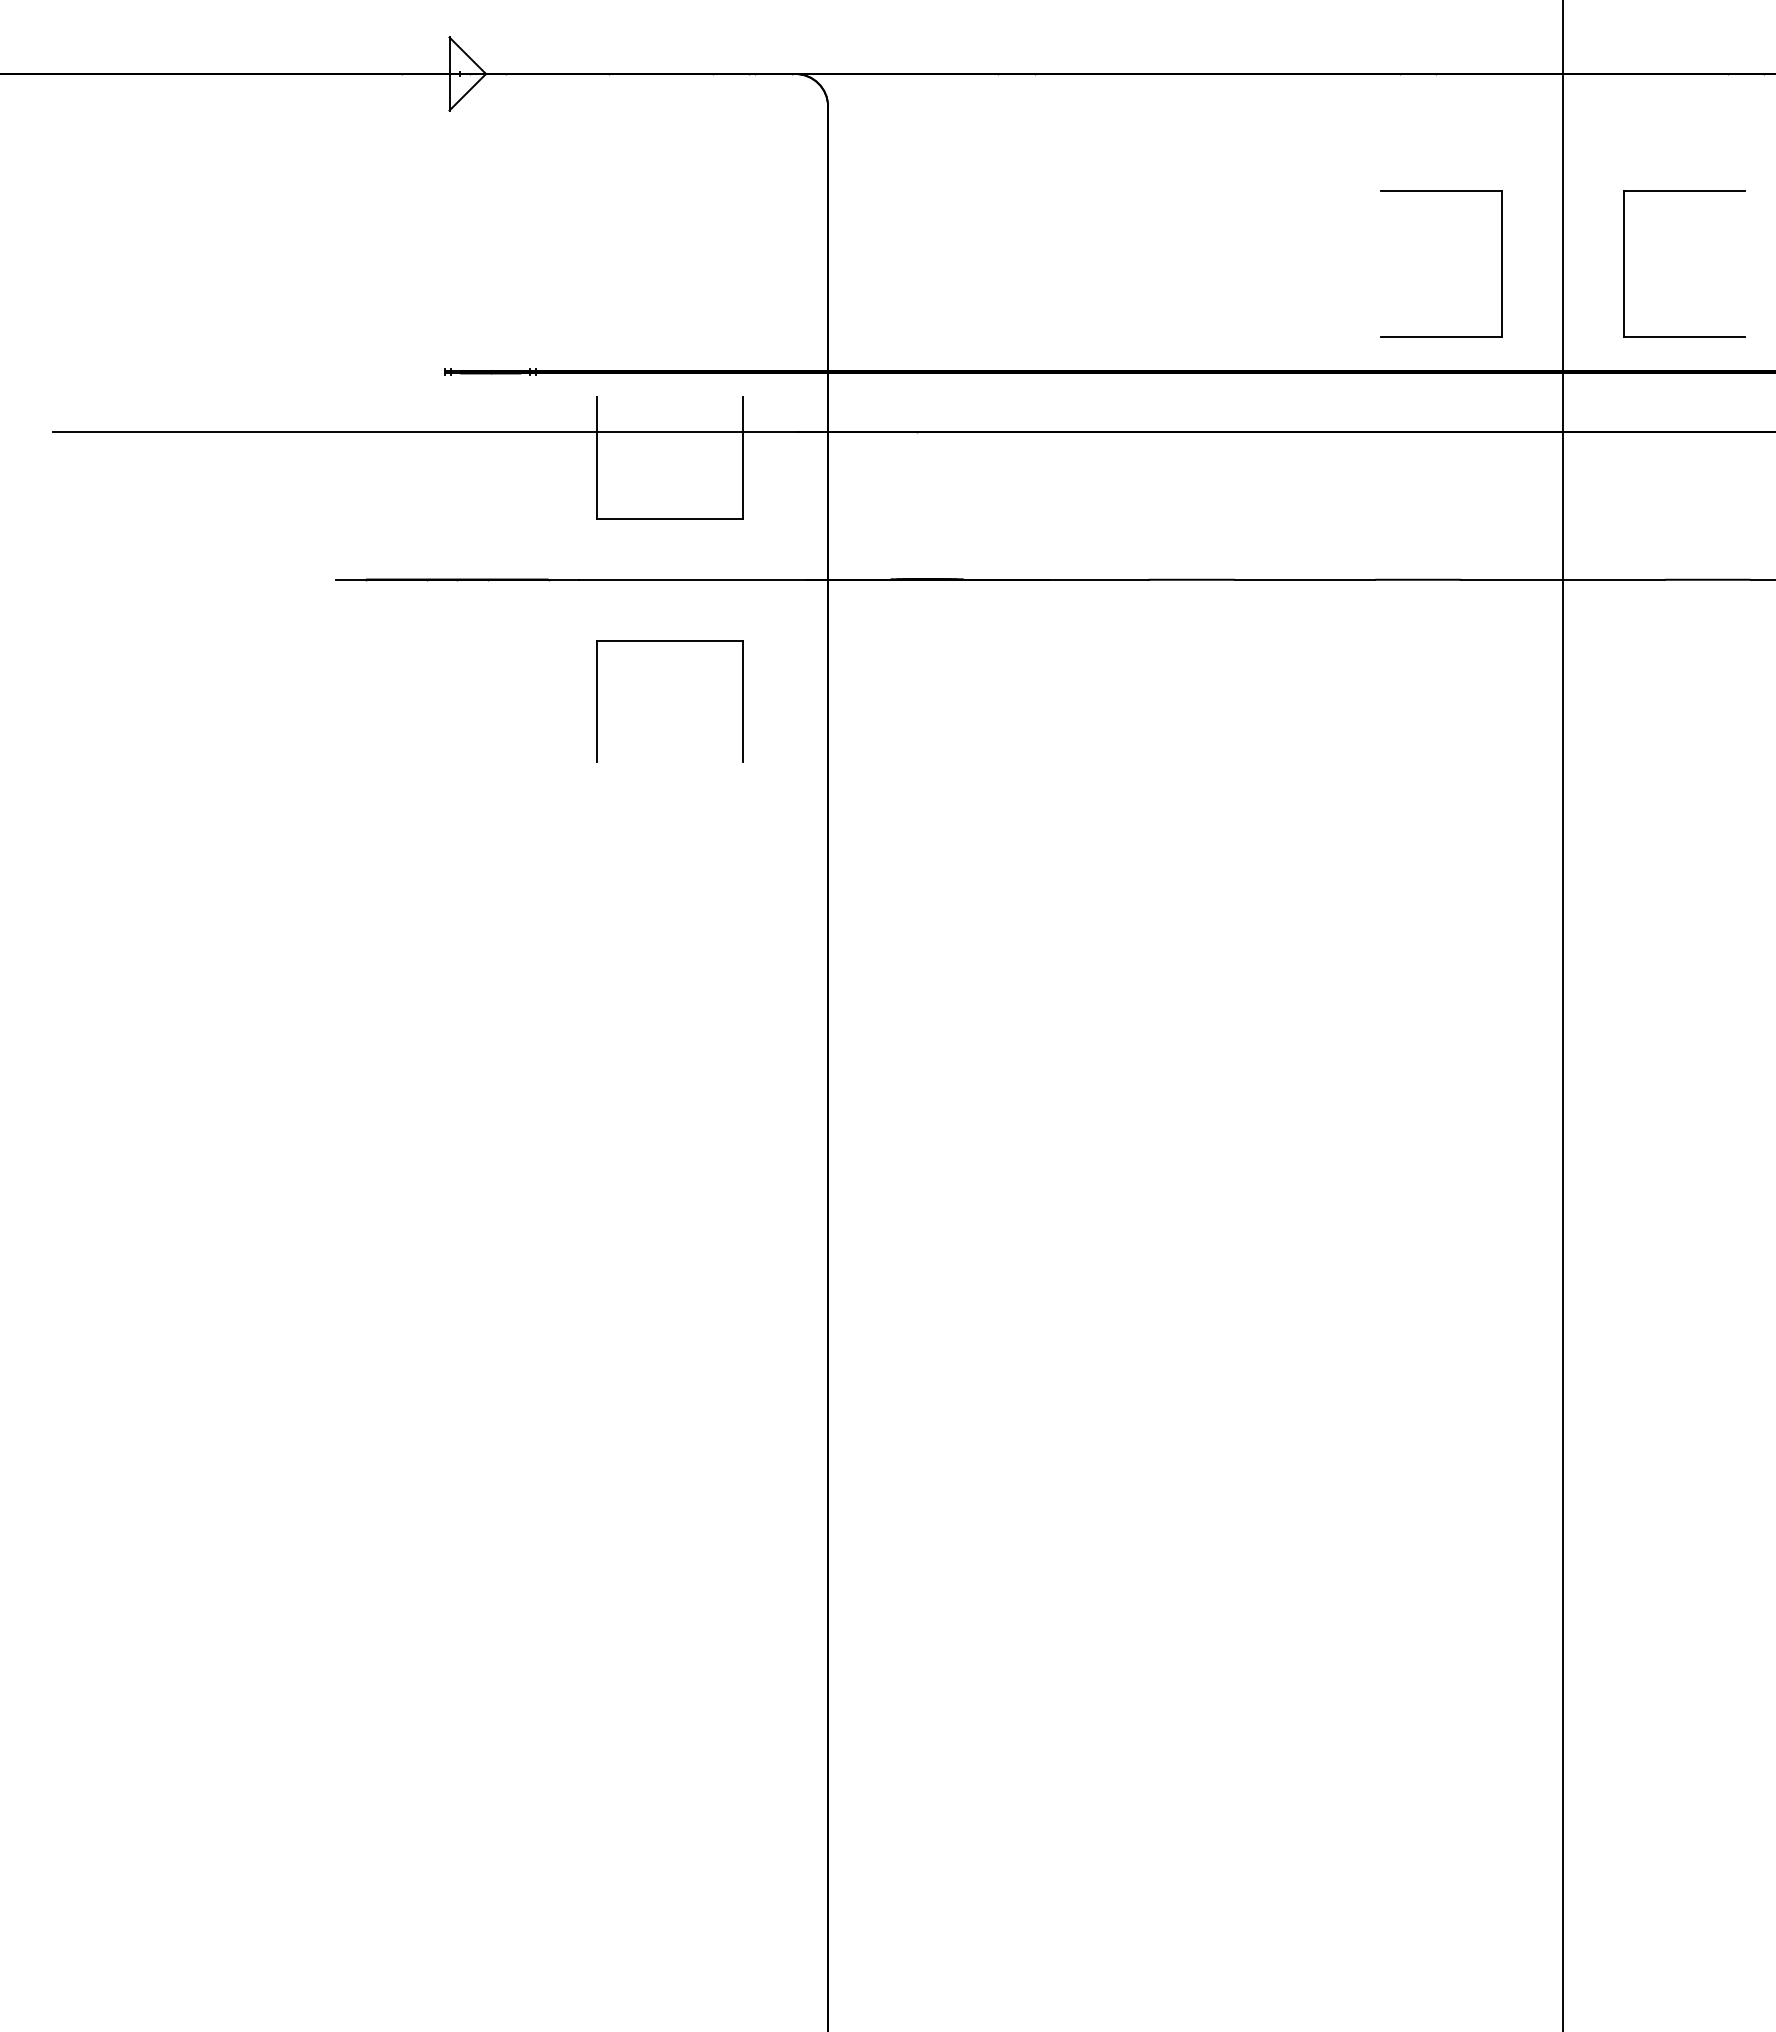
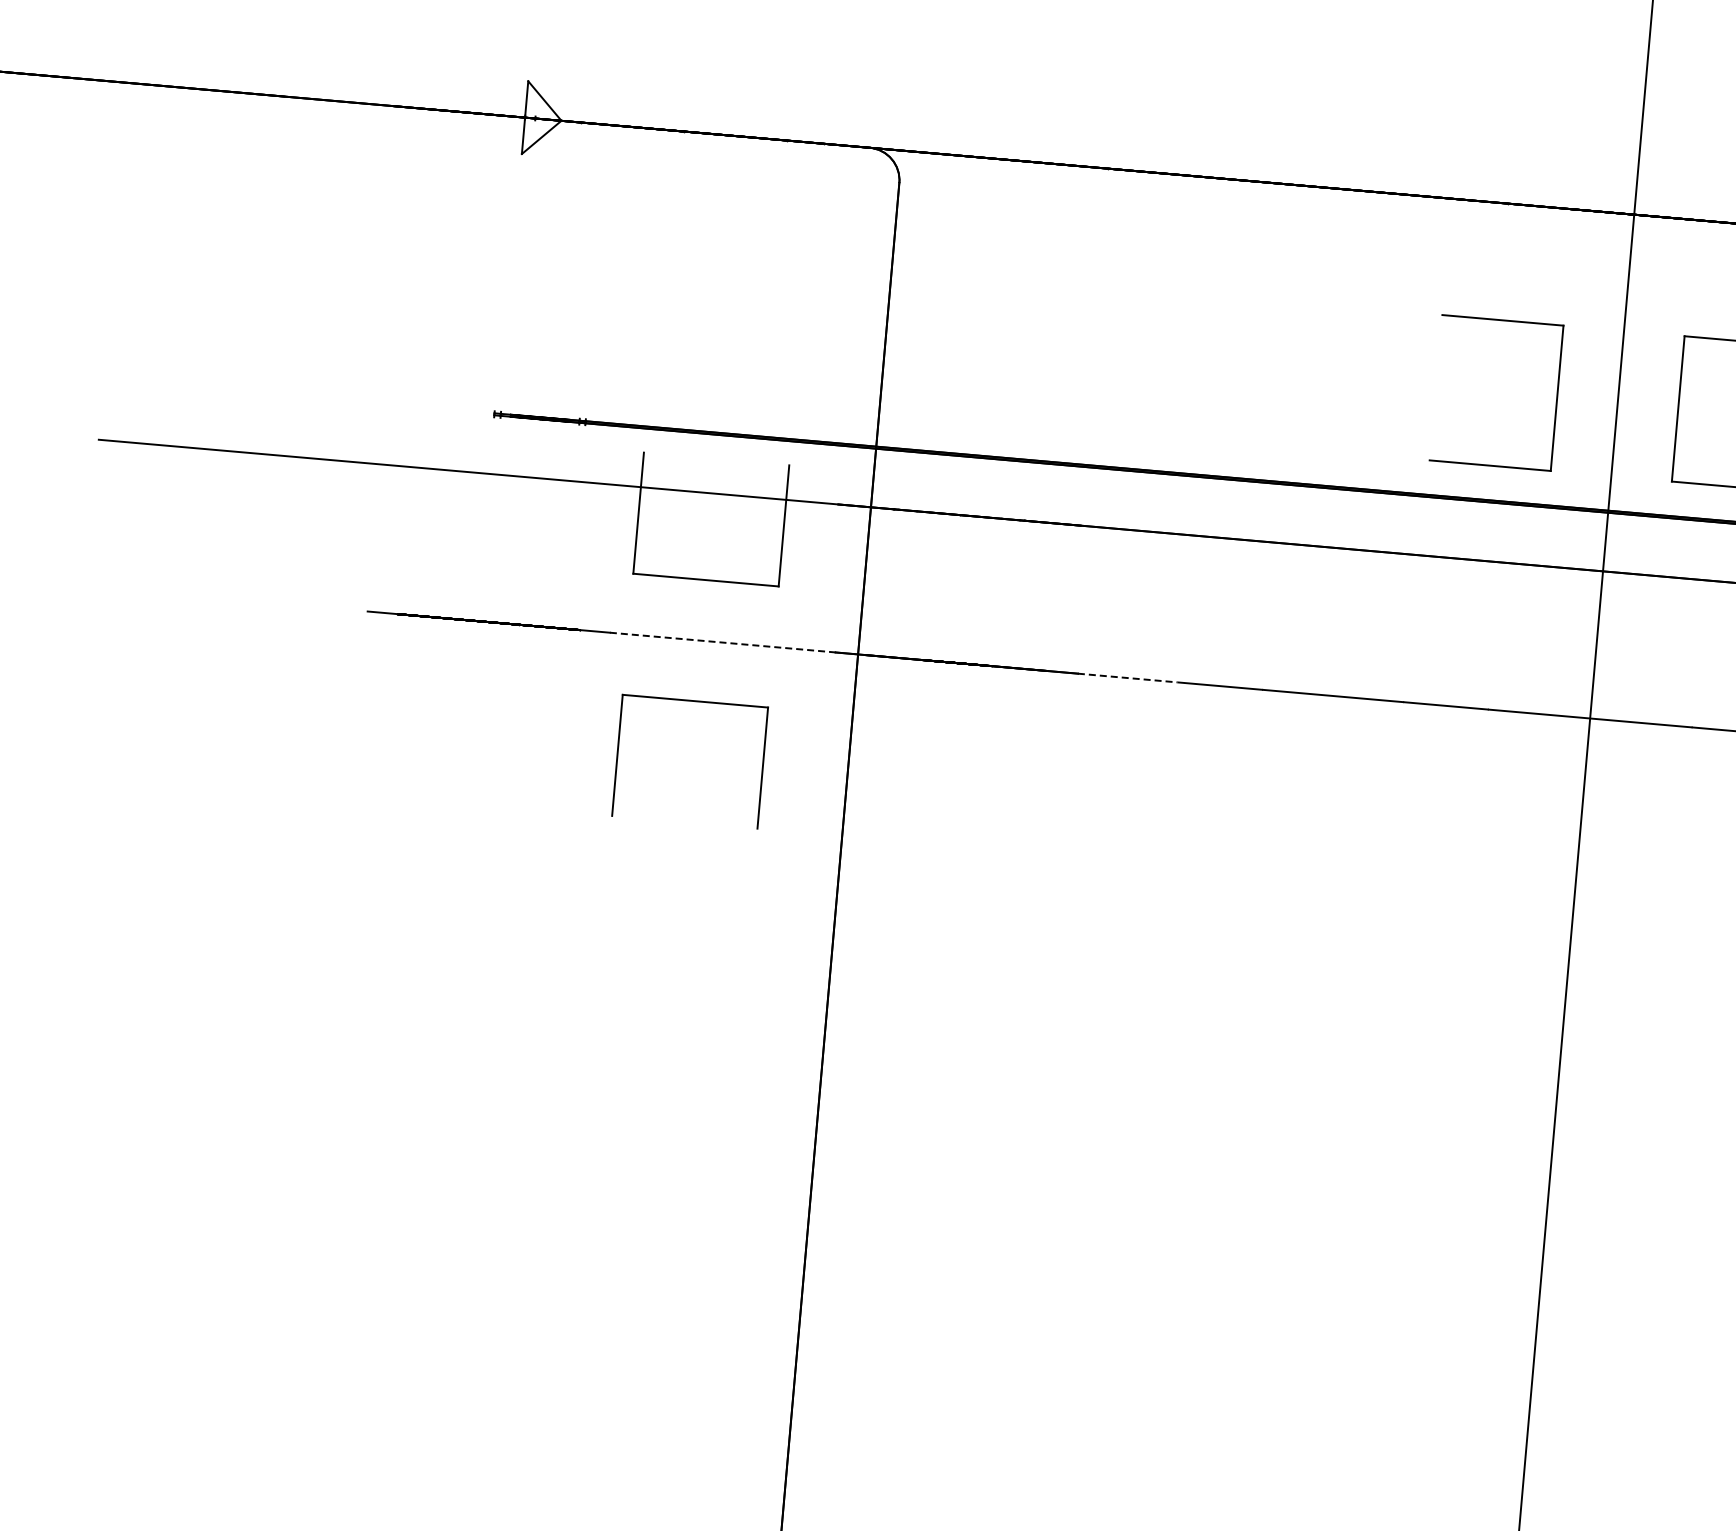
line: (692, 579) -> (723, 642), solid -> dashed
line: (1099, 579) -> (1128, 677), solid -> dashed

